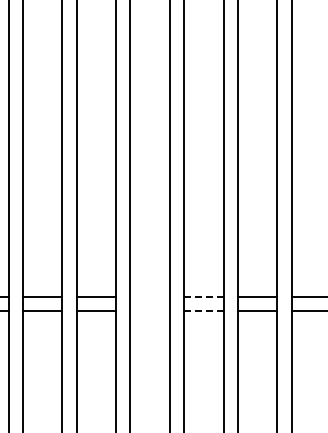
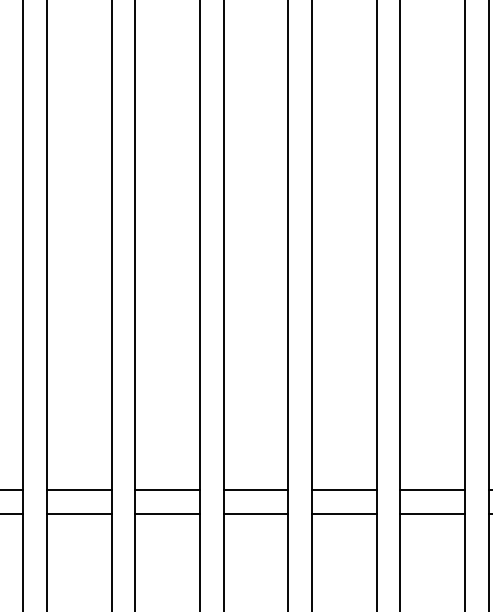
line: (149, 296) -> (166, 489), added
line: (203, 296) -> (255, 489), dashed -> solid
line: (149, 311) -> (166, 513), added
line: (203, 311) -> (255, 513), dashed -> solid

